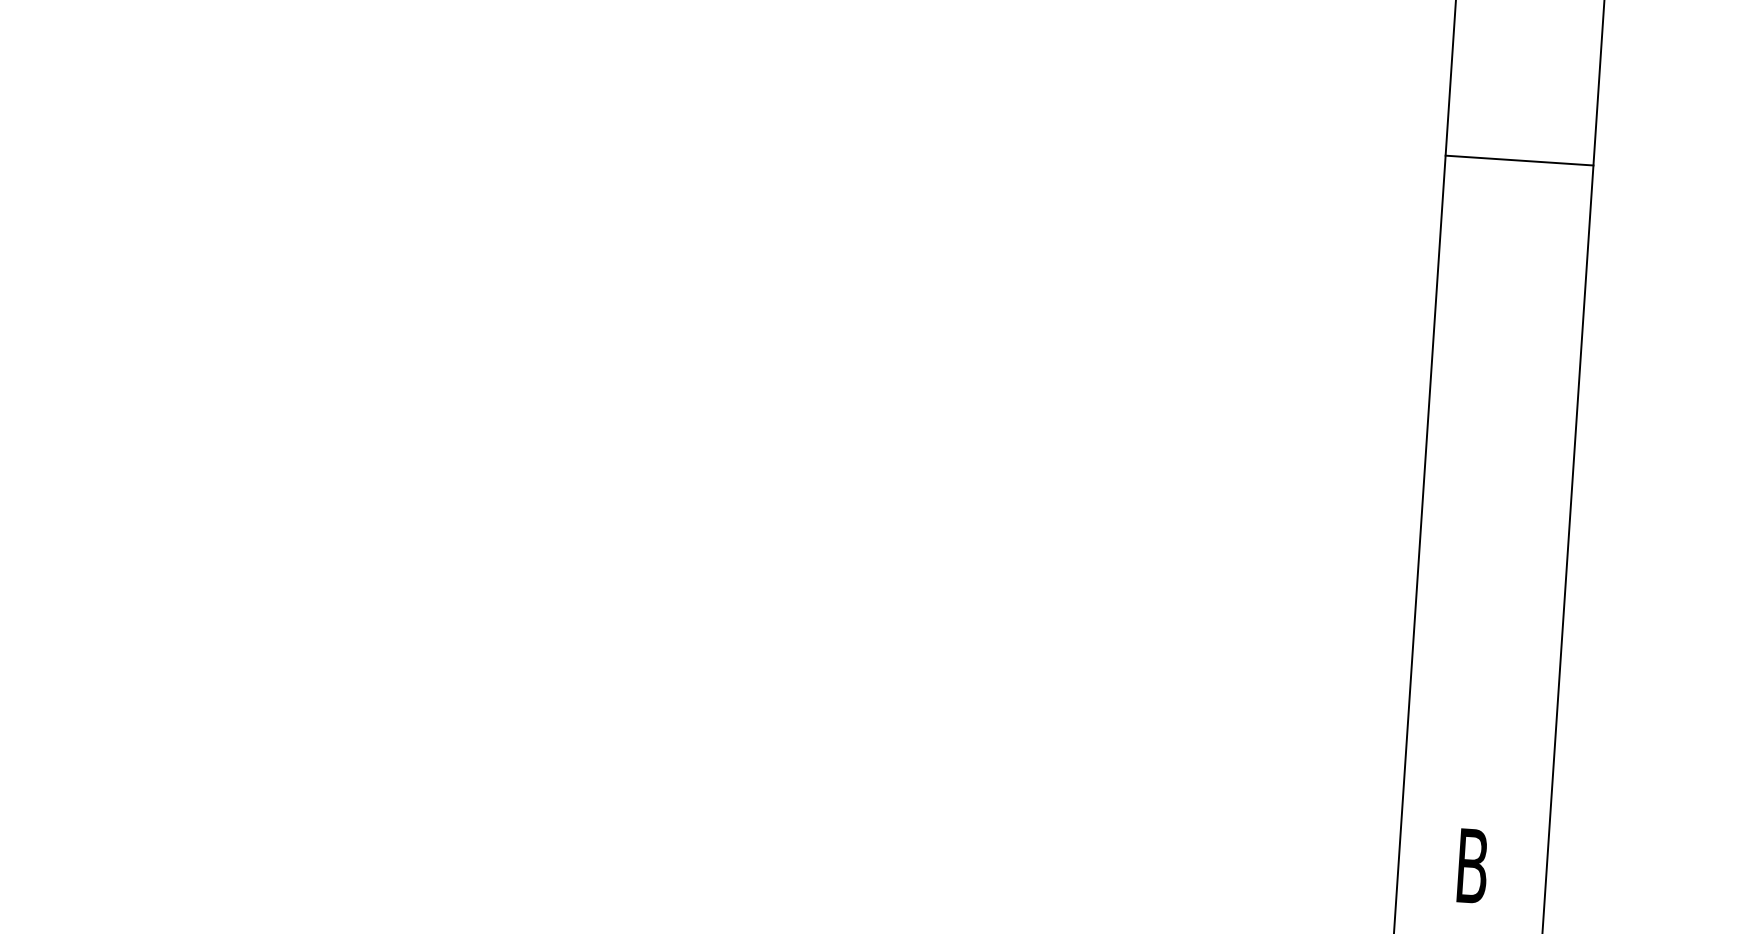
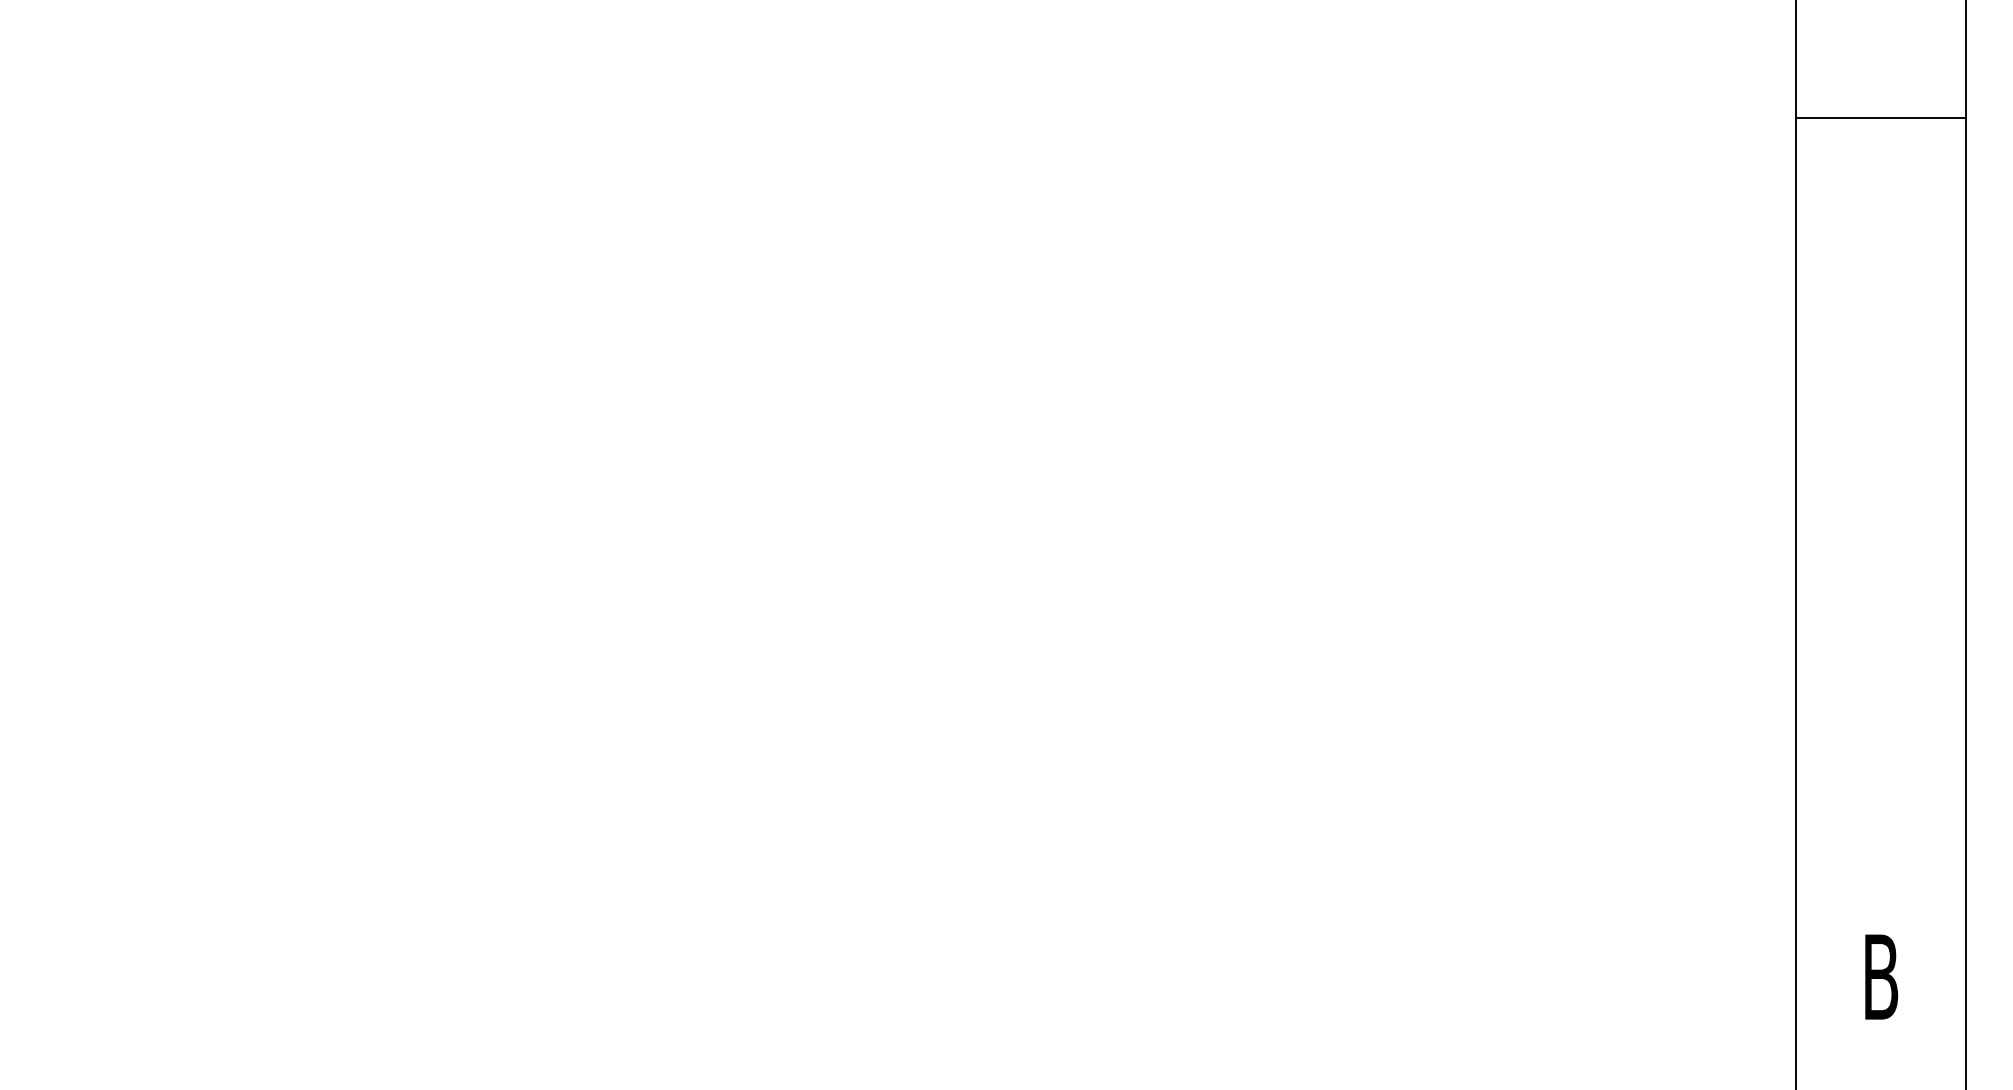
line: (1519, 160) -> (1881, 117), moved

